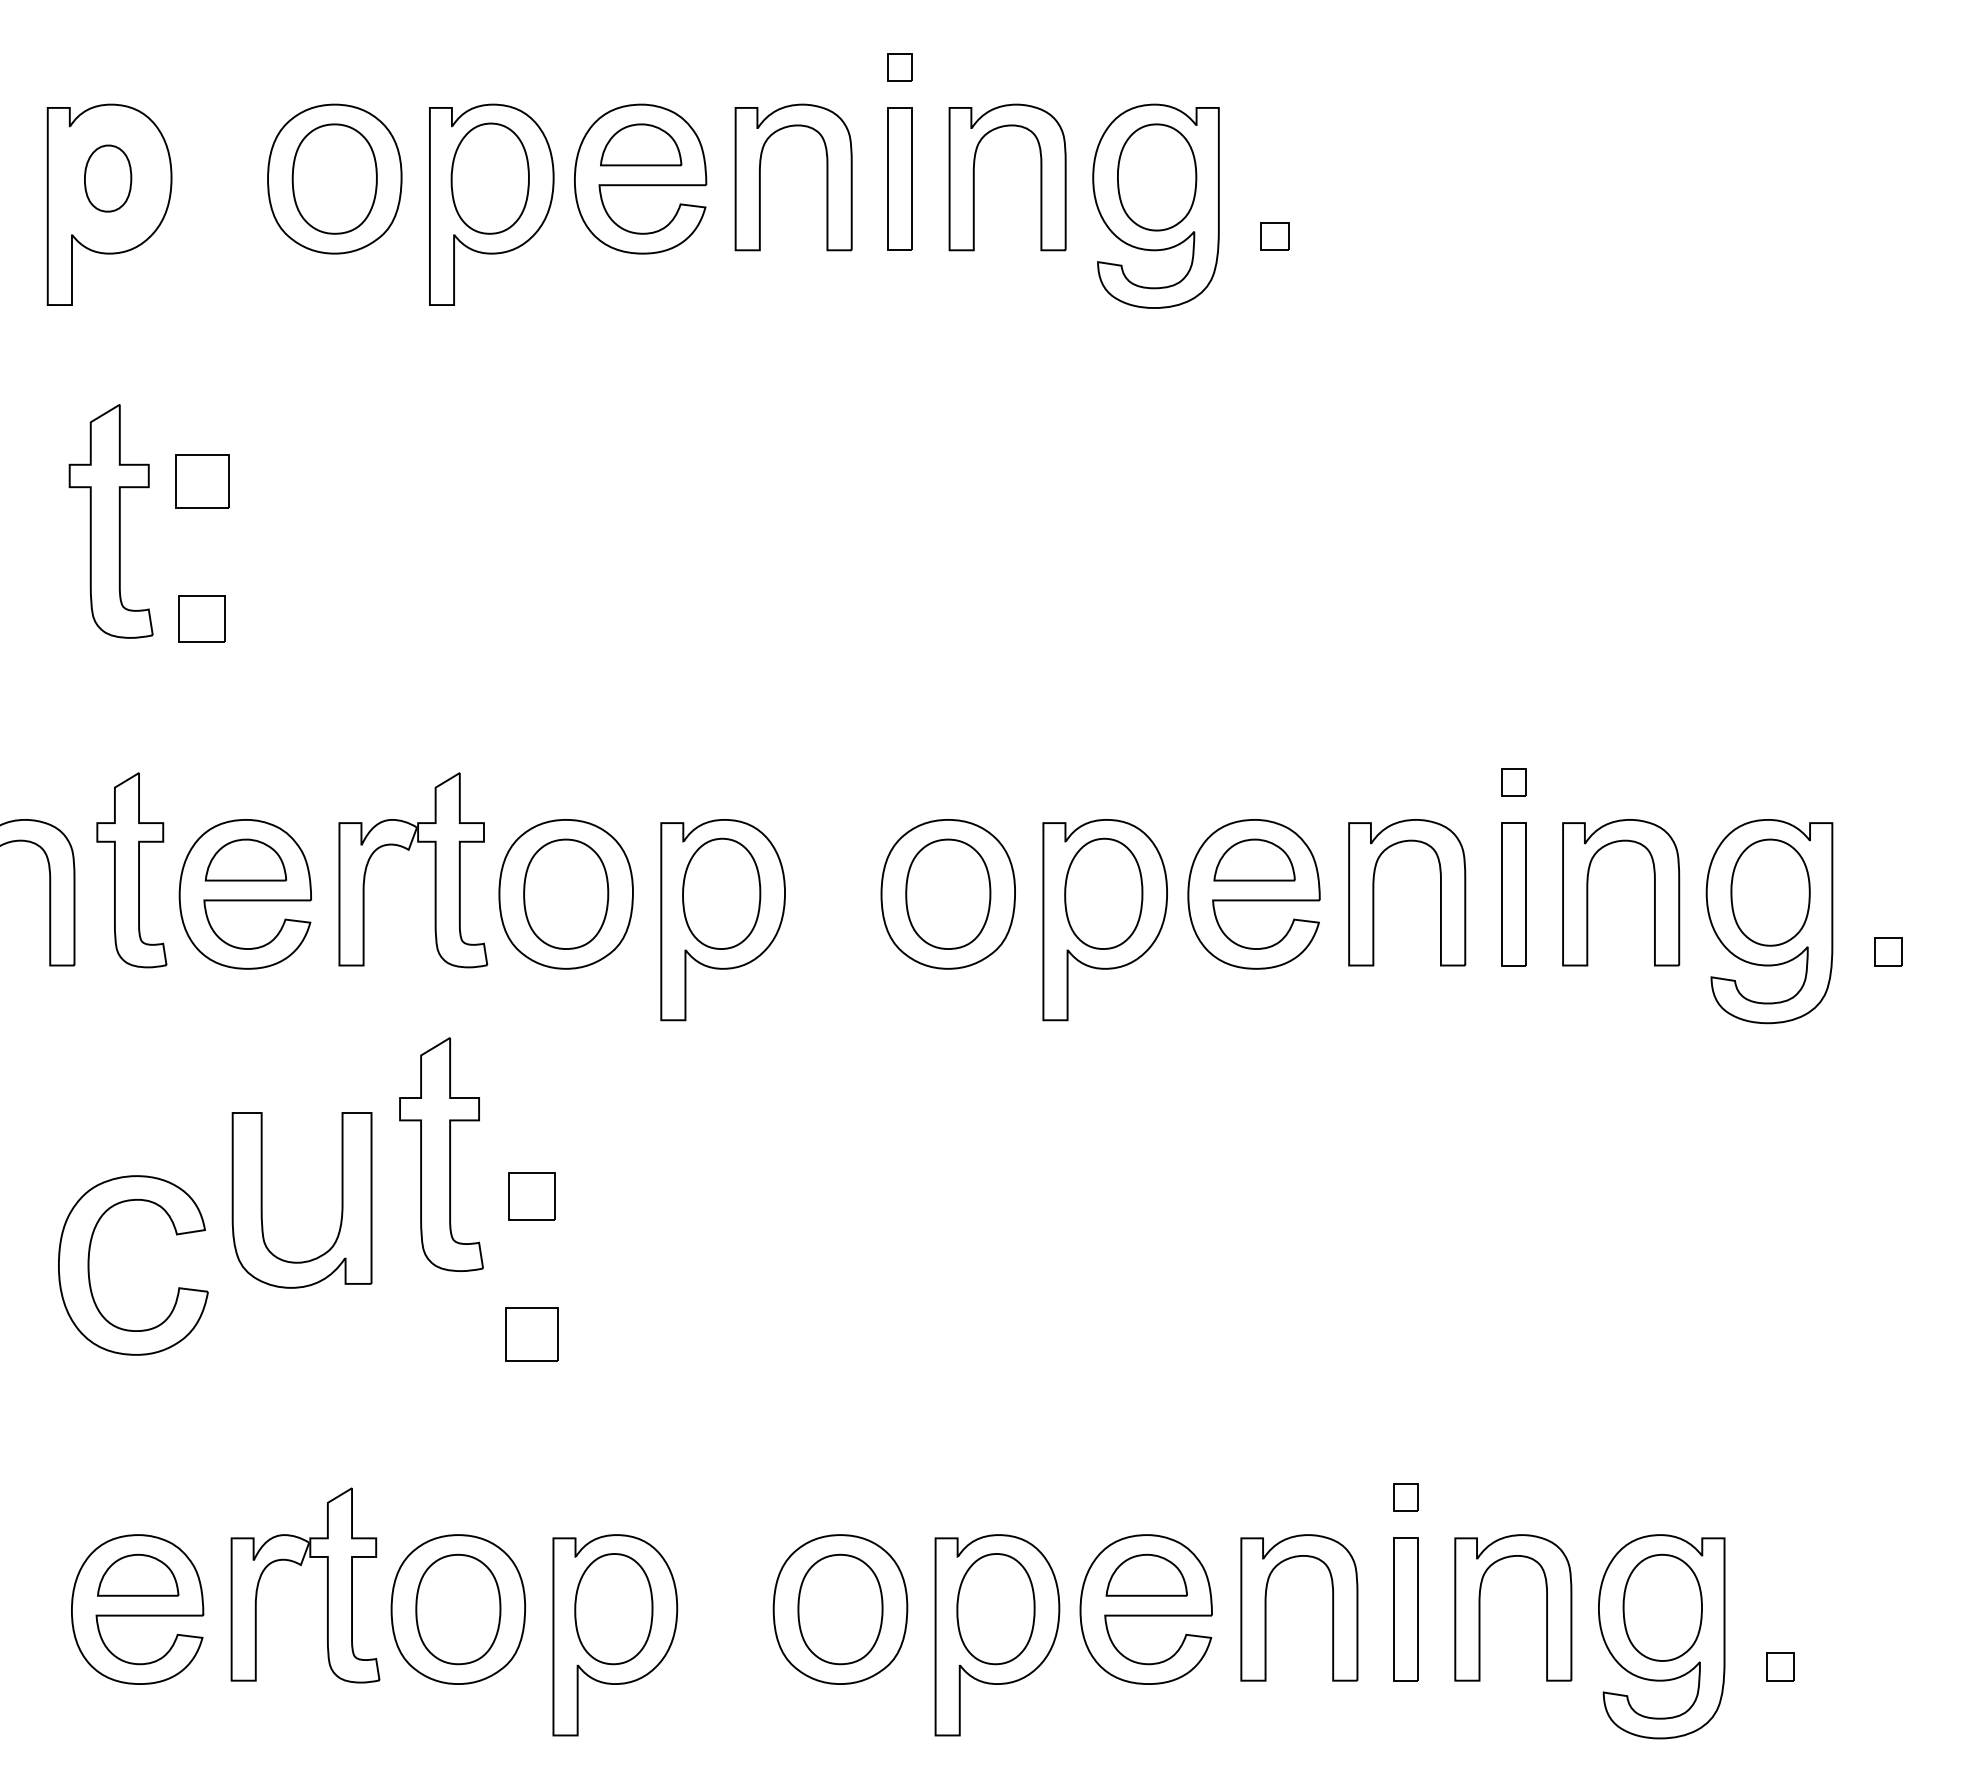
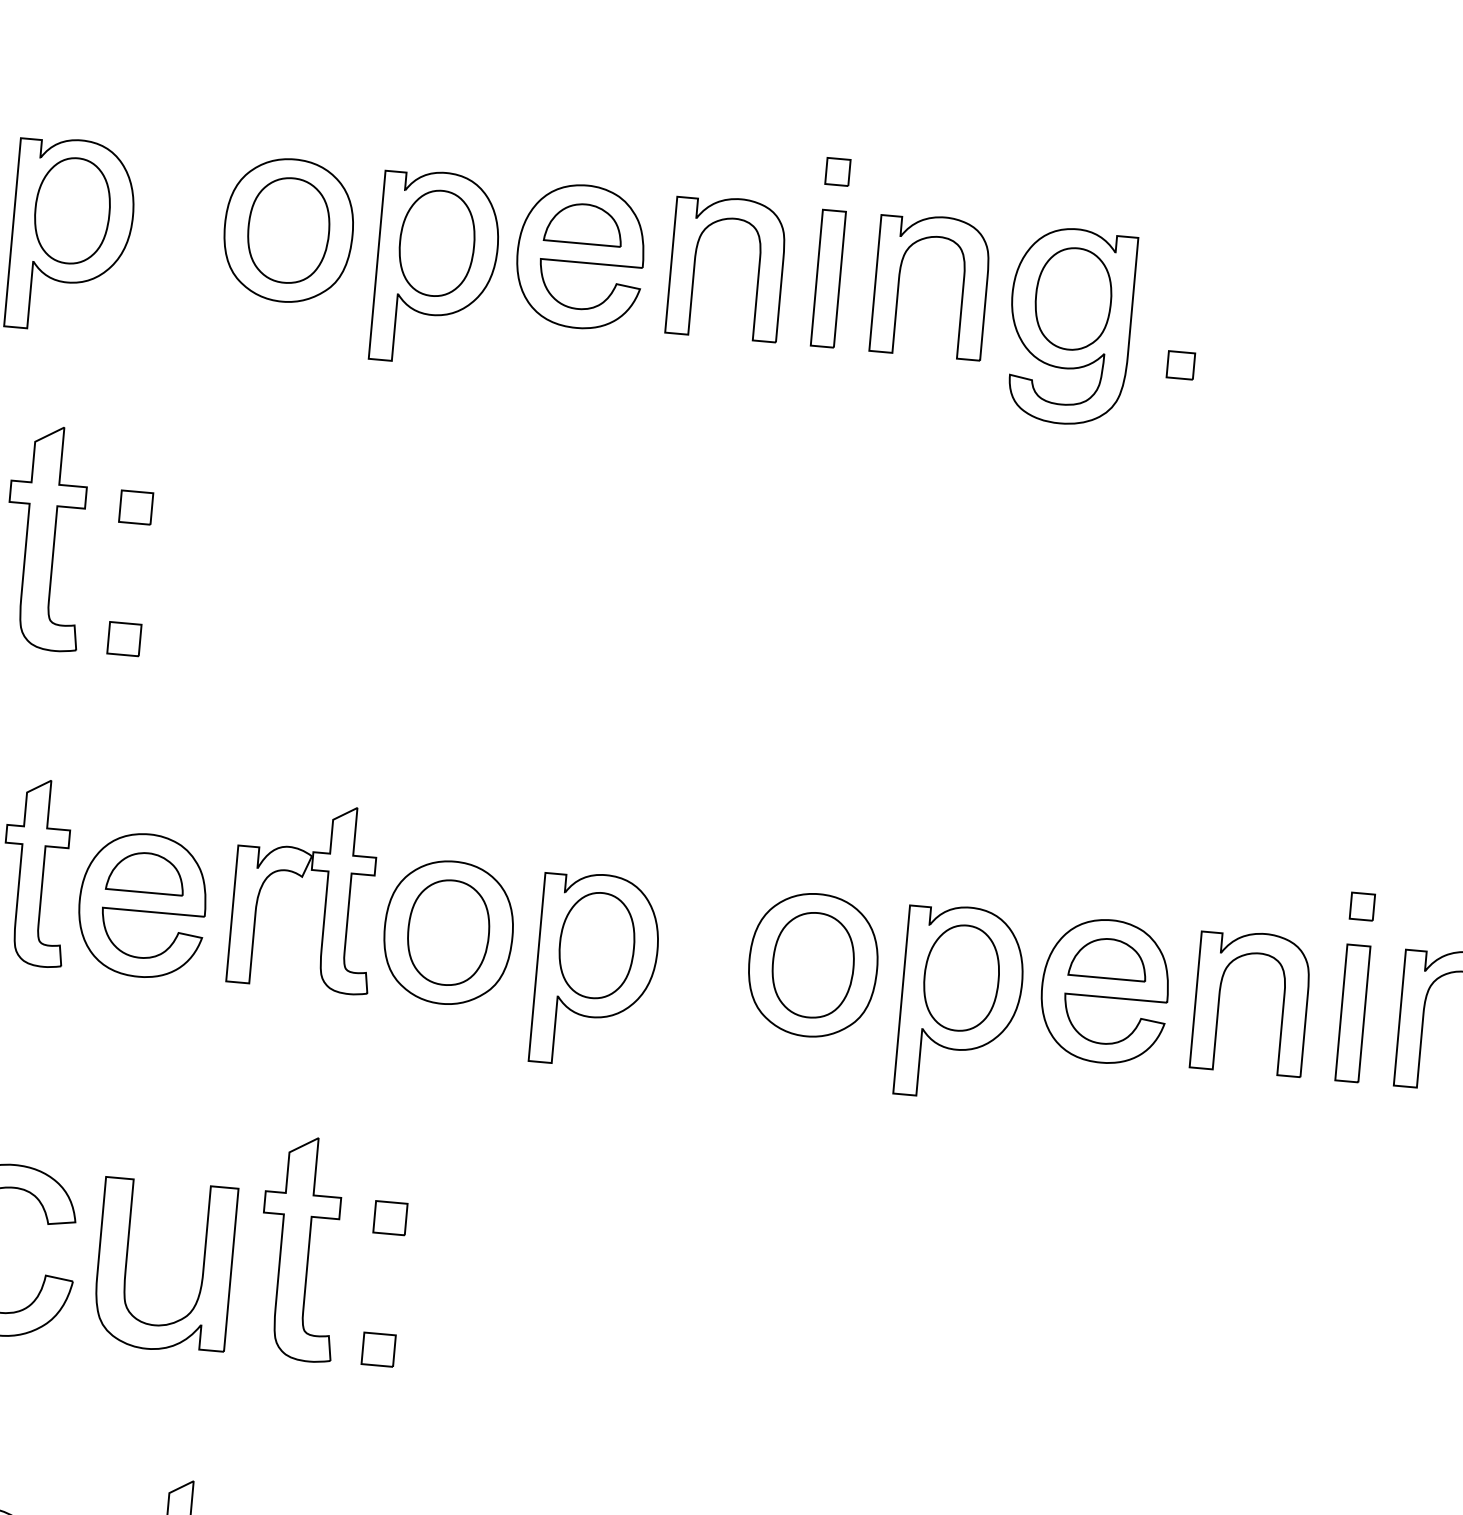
part: (107, 178) -> (71, 210), size x1.67
part: (201, 481) -> (135, 507), size x0.62
part: (201, 619) -> (124, 639), size x0.71
part: (441, 1154) -> (300, 1248), moved
part: (532, 1196) -> (390, 1218), size x0.71
part: (262, 1200) -> (127, 1262), moved
part: (532, 1334) -> (378, 1349), size x0.62

